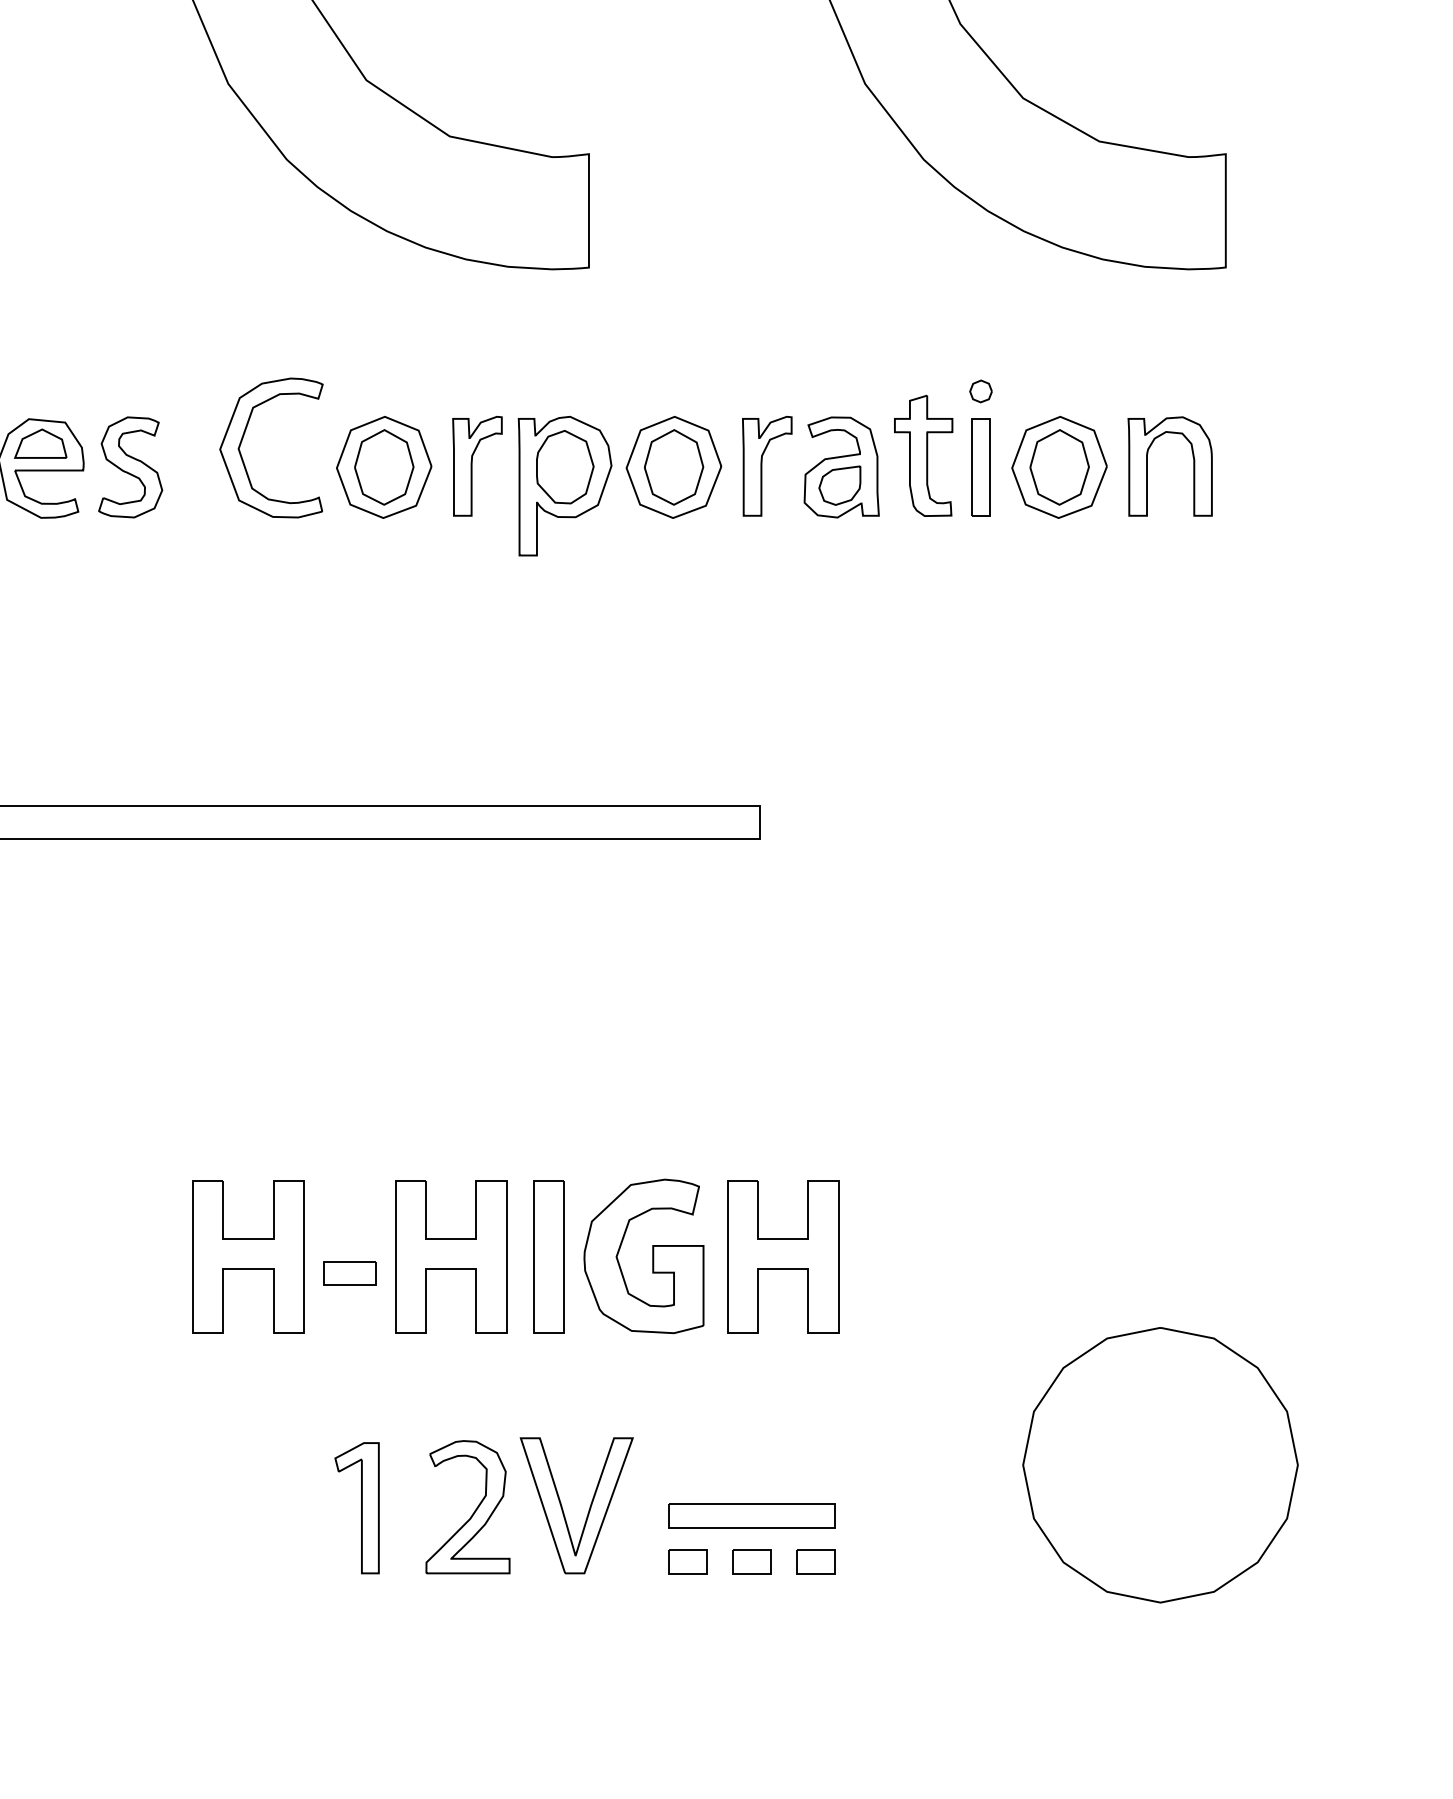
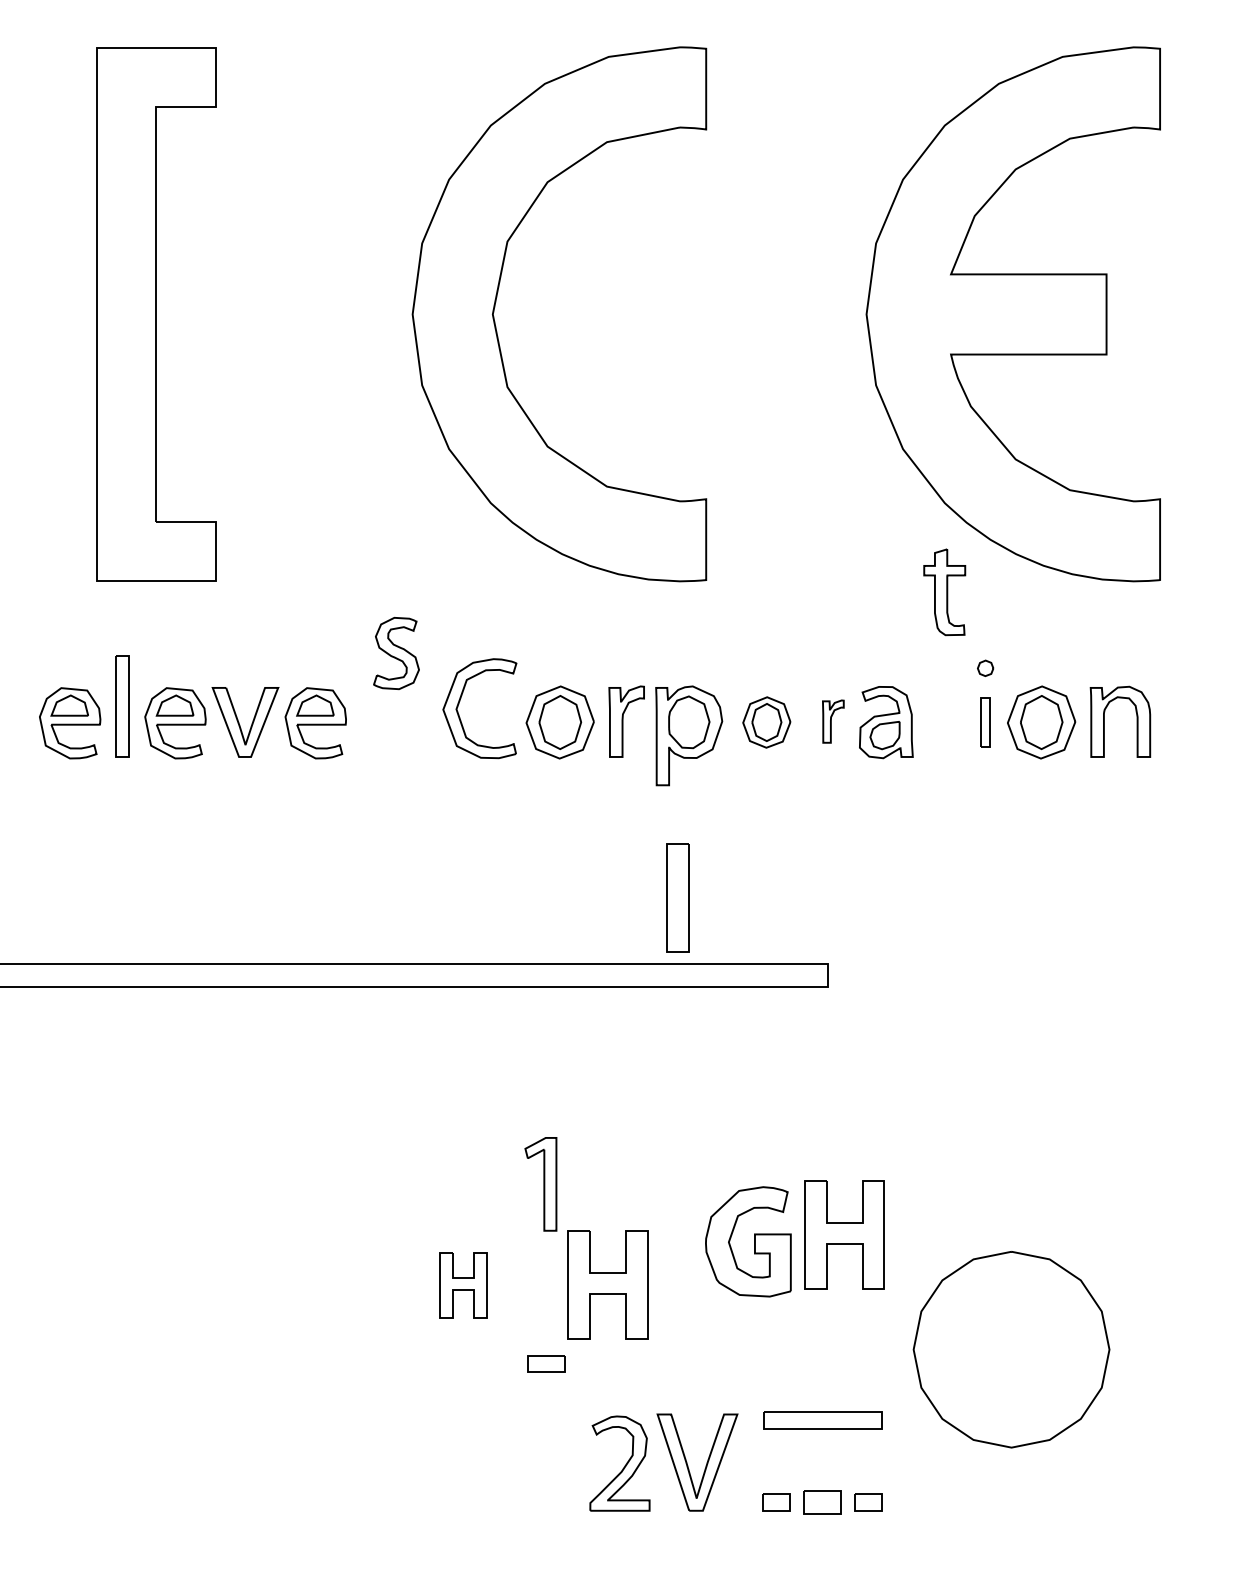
part: (923, 456) -> (944, 592), moved
part: (767, 466) -> (833, 721), size x0.6
part: (130, 467) -> (396, 653), moved
part: (673, 467) -> (766, 722), size x0.7
part: (980, 467) -> (985, 722), size x0.7
part: (248, 1255) -> (463, 1284), size x0.6
part: (548, 1255) -> (677, 897), moved
part: (644, 1255) -> (748, 1241), moved
part: (783, 1255) -> (844, 1234), moved
part: (349, 1272) -> (546, 1363), moved
part: (1160, 1464) -> (1011, 1349), moved
part: (356, 1508) -> (540, 1184), moved
part: (752, 1515) -> (822, 1420), moved
part: (752, 1561) -> (822, 1502), size x1.4

